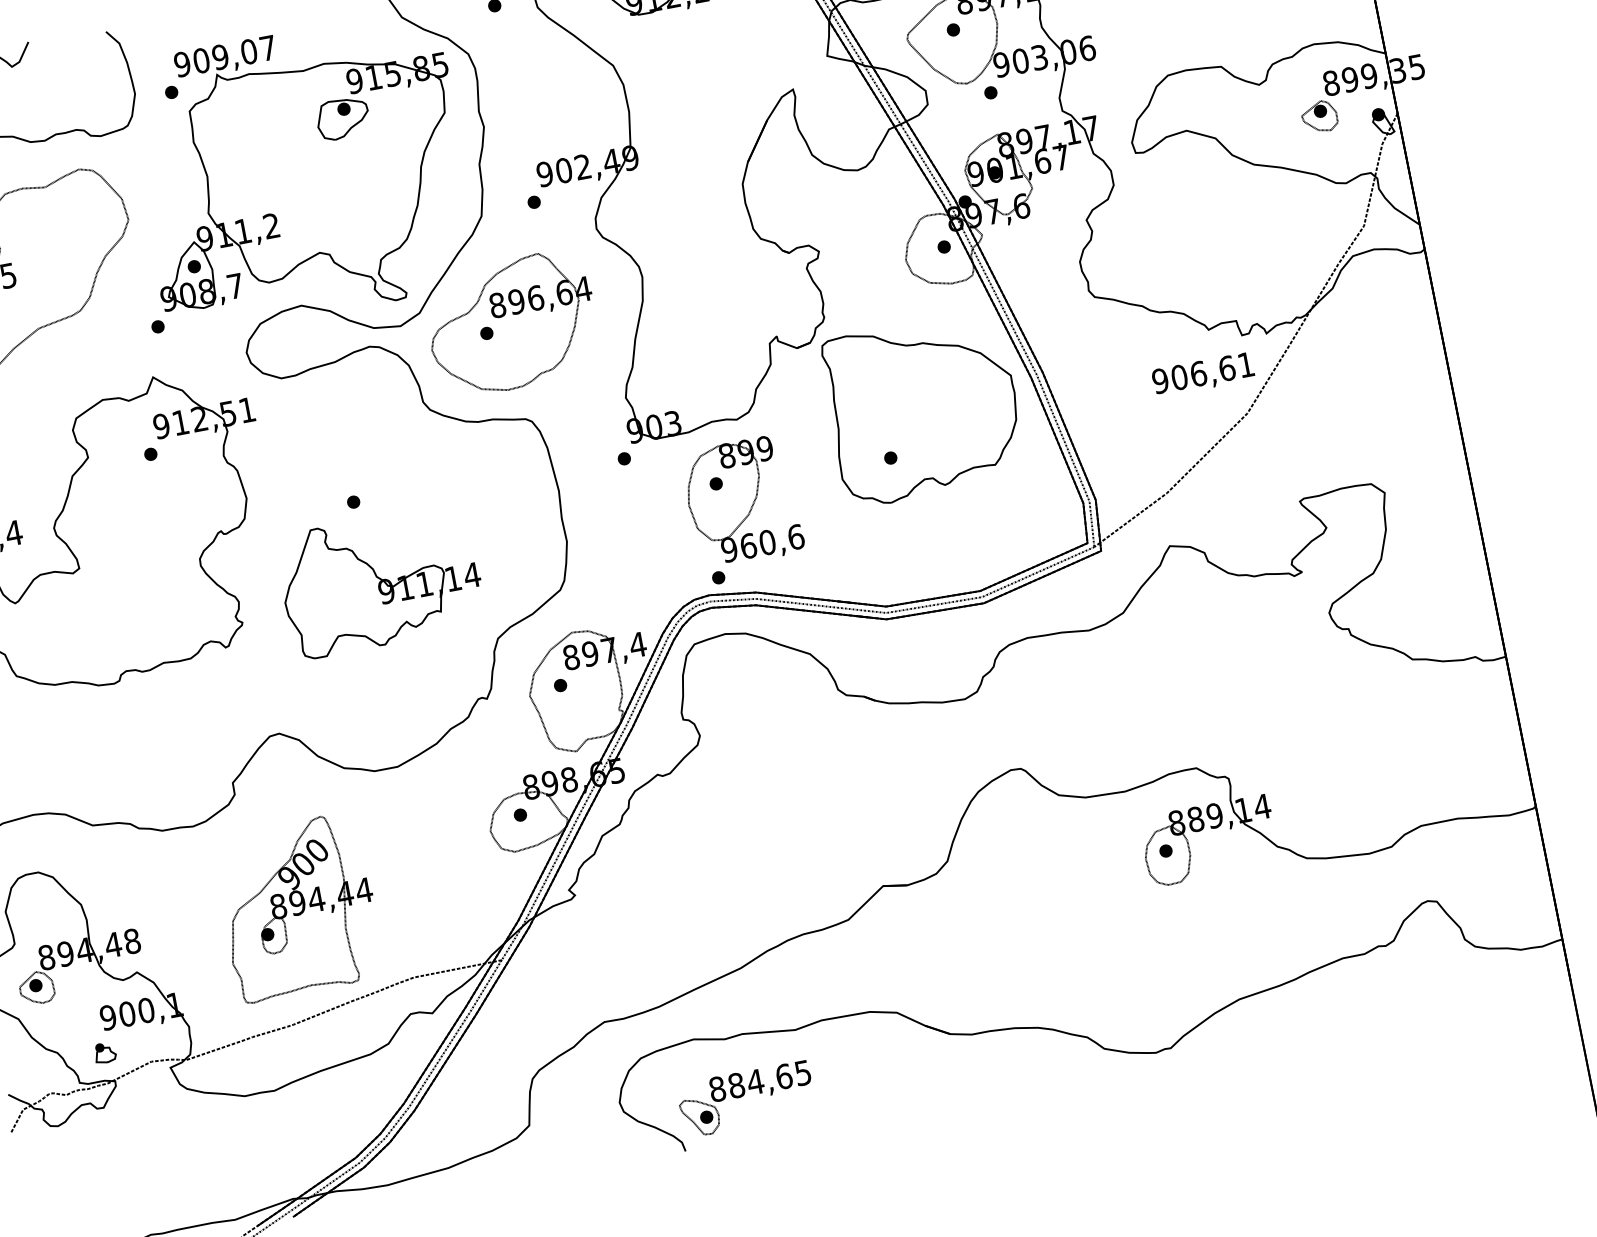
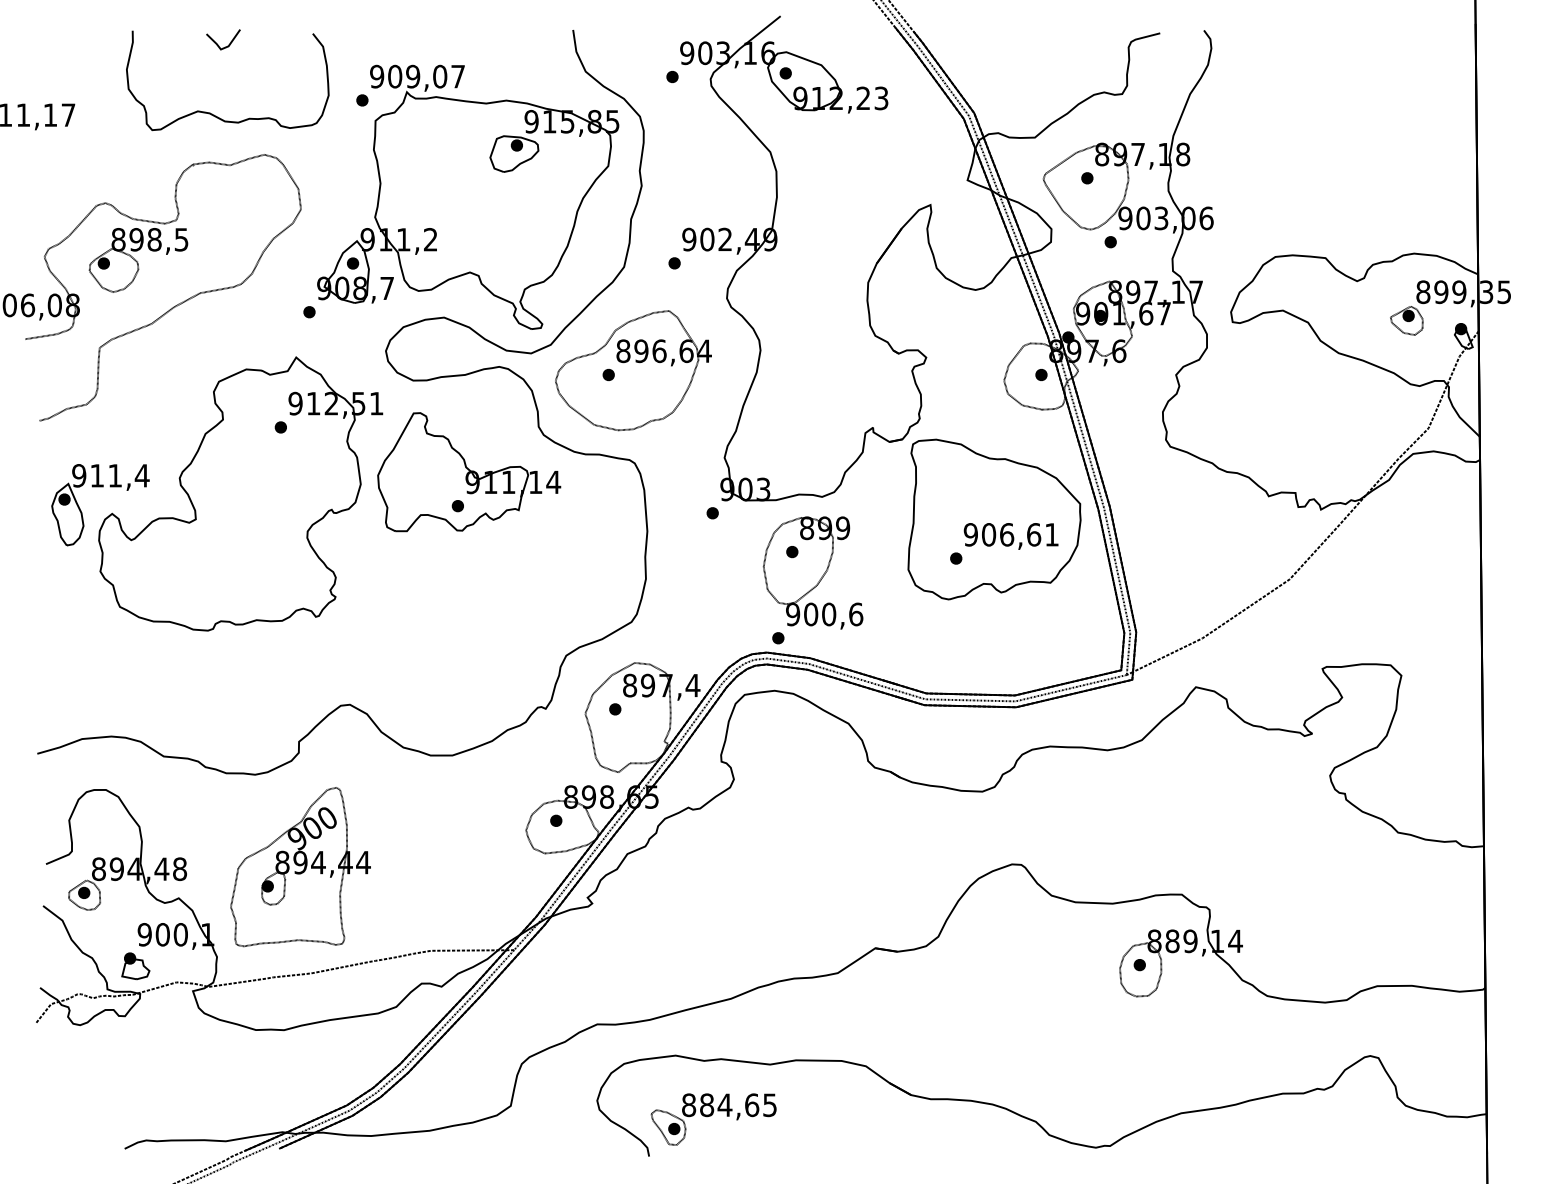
text: (1202, 374) -> (1010, 536), moved
text: (748, 545) -> (811, 613), 960,6 -> 900,6
part: (381, 581) -> (469, 472), moved
part: (298, 908) -> (300, 867), moved
part: (104, 1053) -> (135, 966), size x1.43

